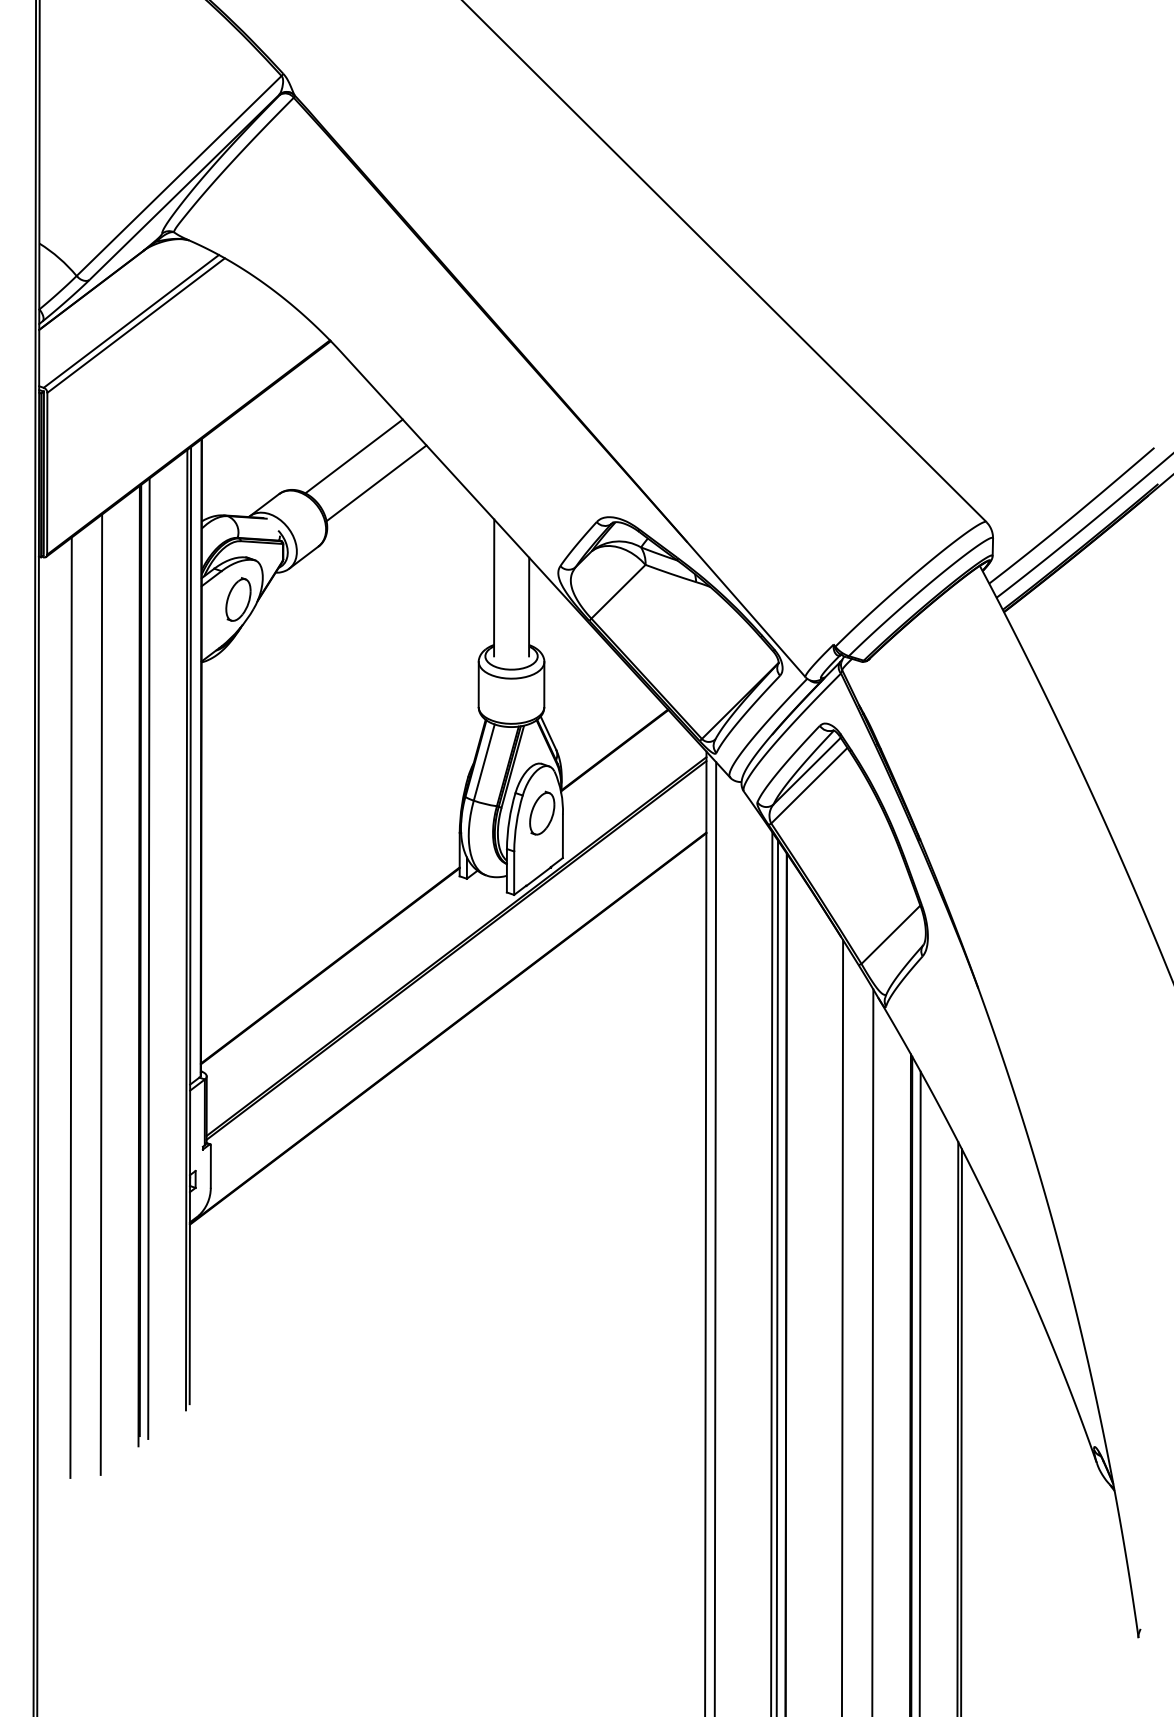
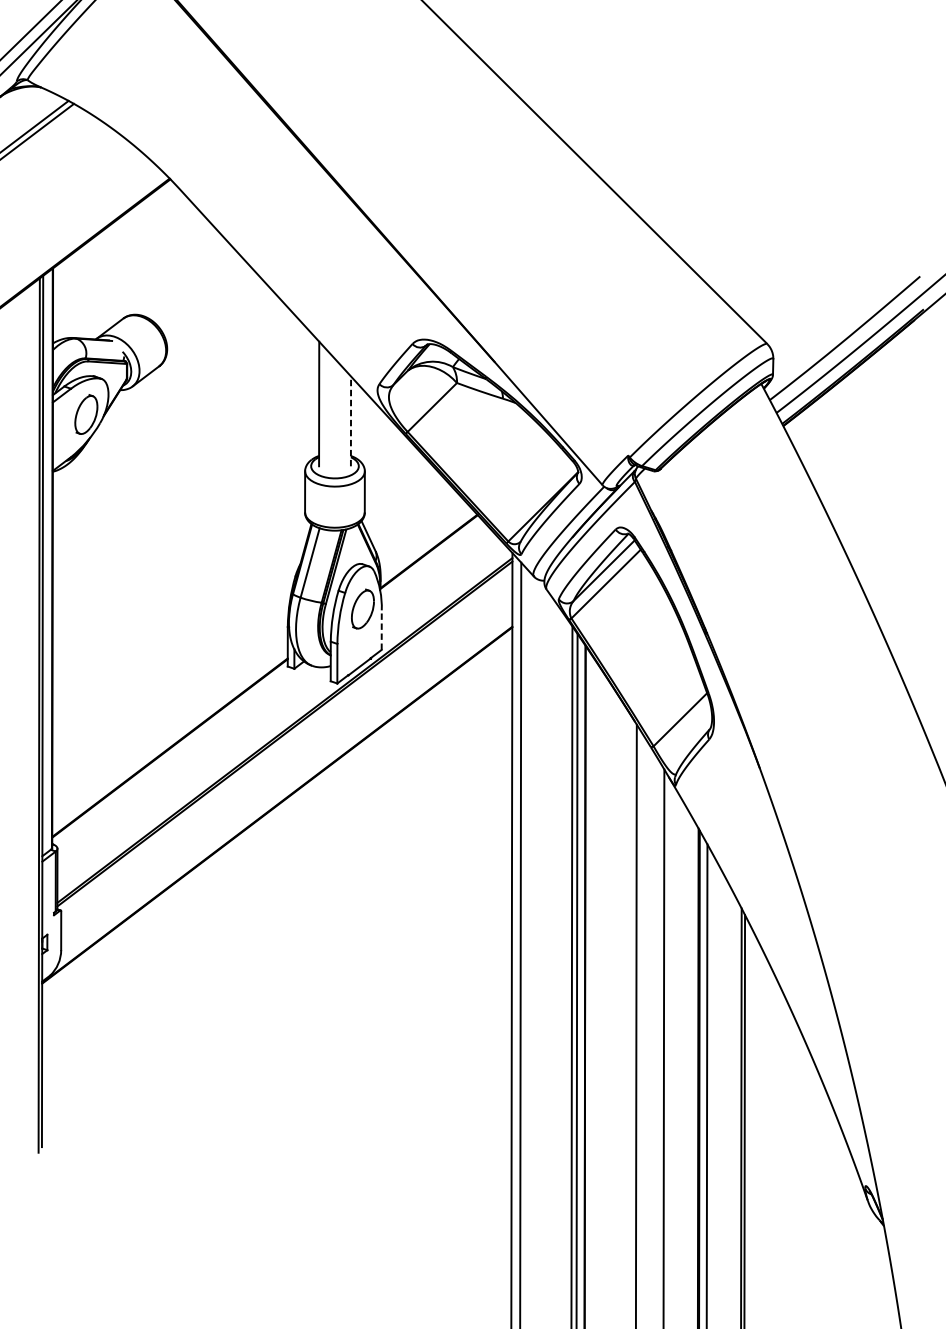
line: (353, 456) -> (191, 284), removed
line: (376, 483) -> (212, 308), removed
line: (529, 606) -> (351, 420), solid -> dashed
line: (562, 836) -> (381, 630), solid -> dashed
line: (148, 958) -> (4, 741), removed

